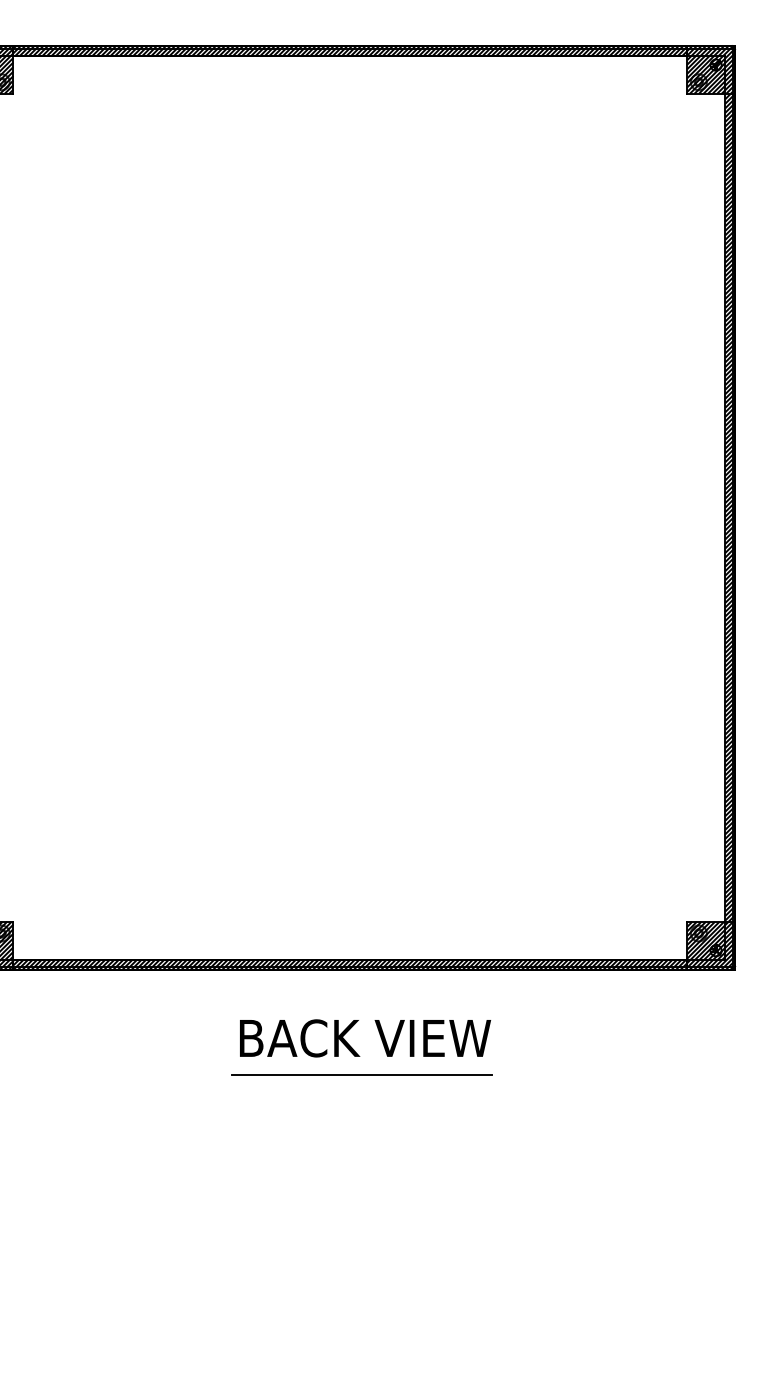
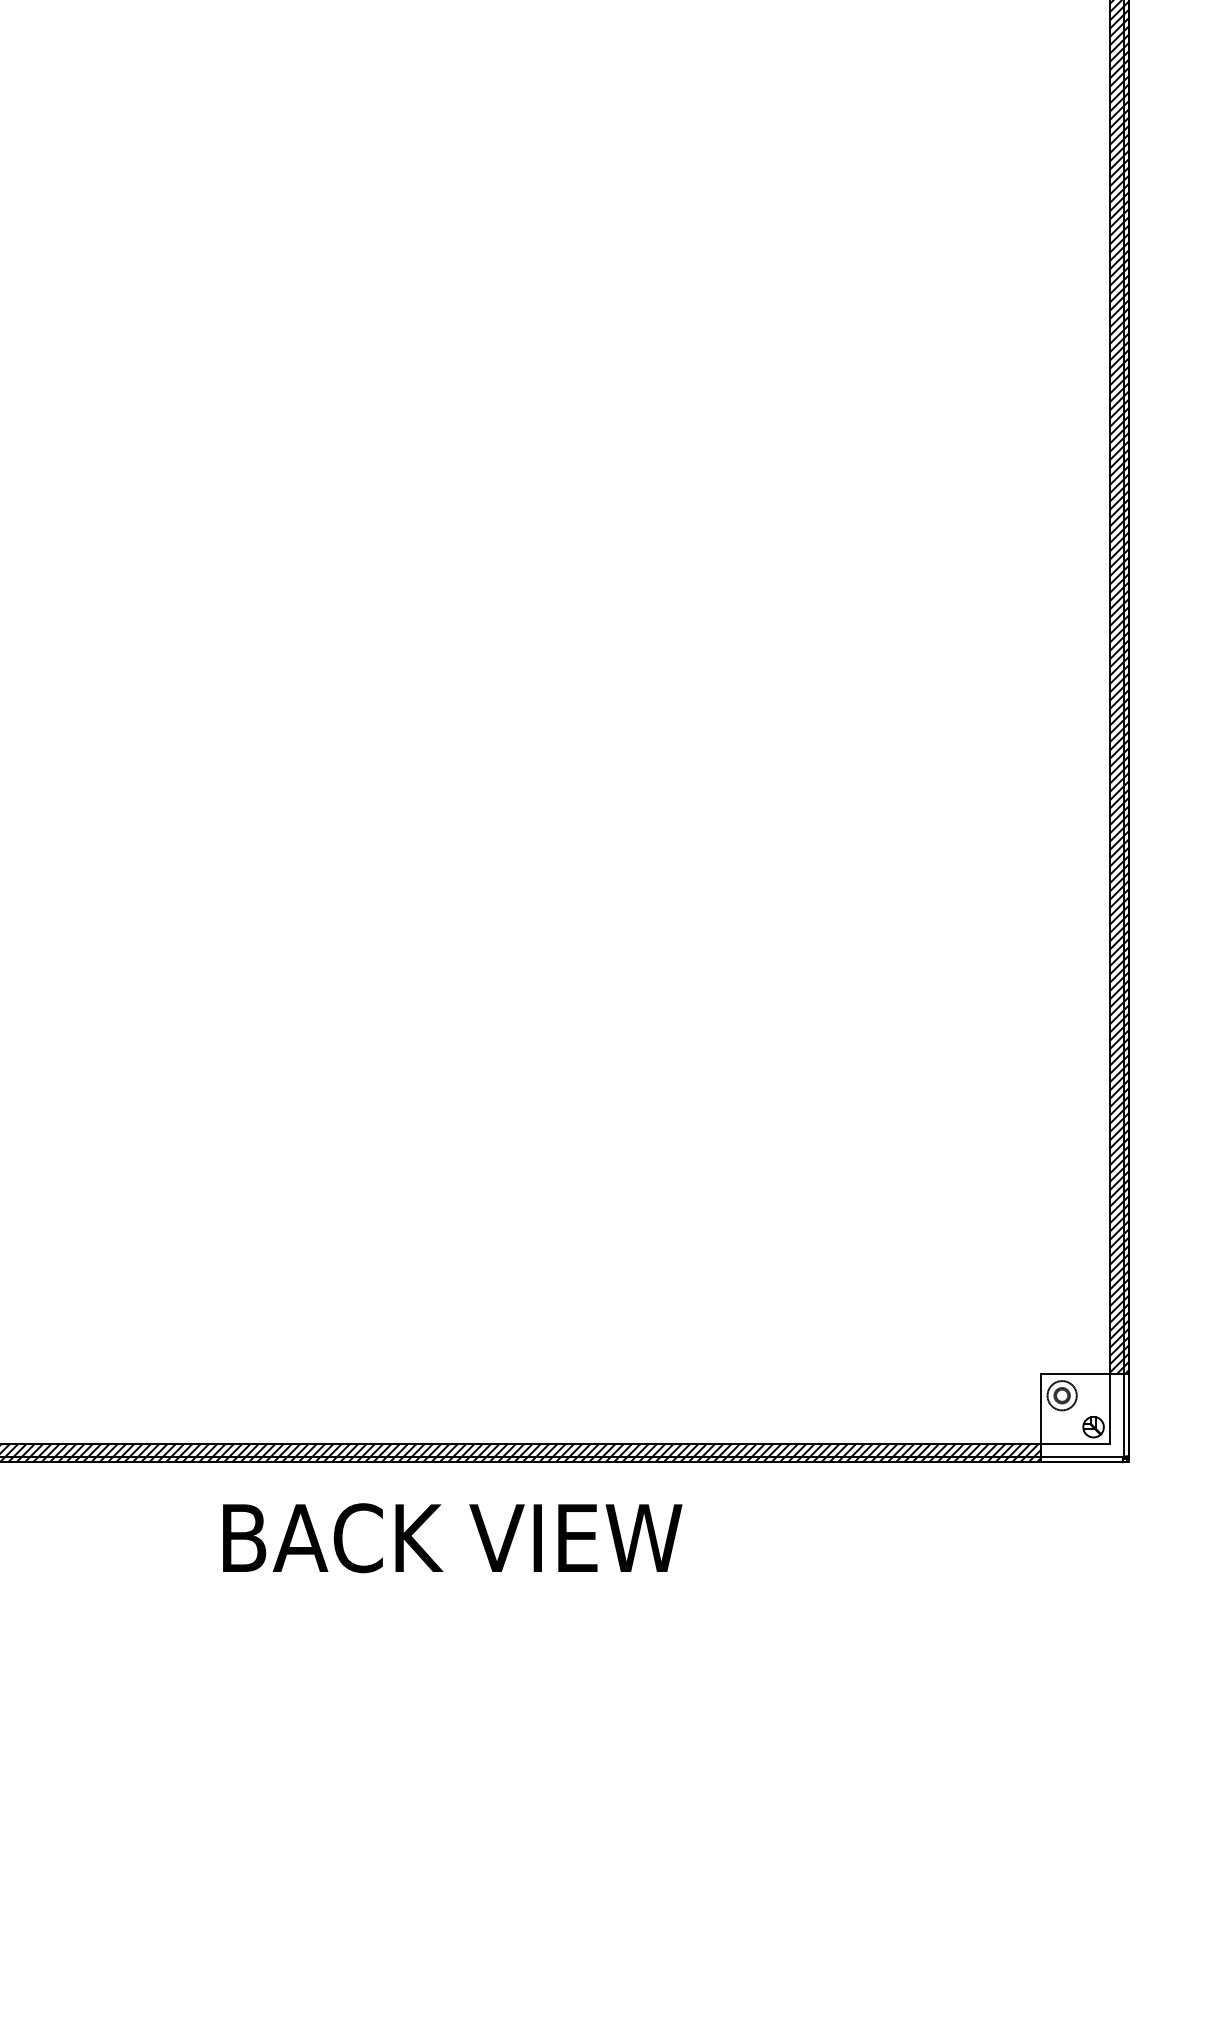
hatch: (711, 945) -> (1085, 1417), removed
text: (365, 1038) -> (452, 1538), moved
line: (361, 1075) -> (445, 1655), removed

